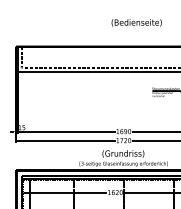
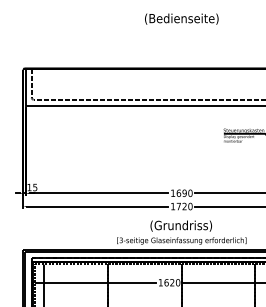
text: (136, 22) -> (181, 18), moved

